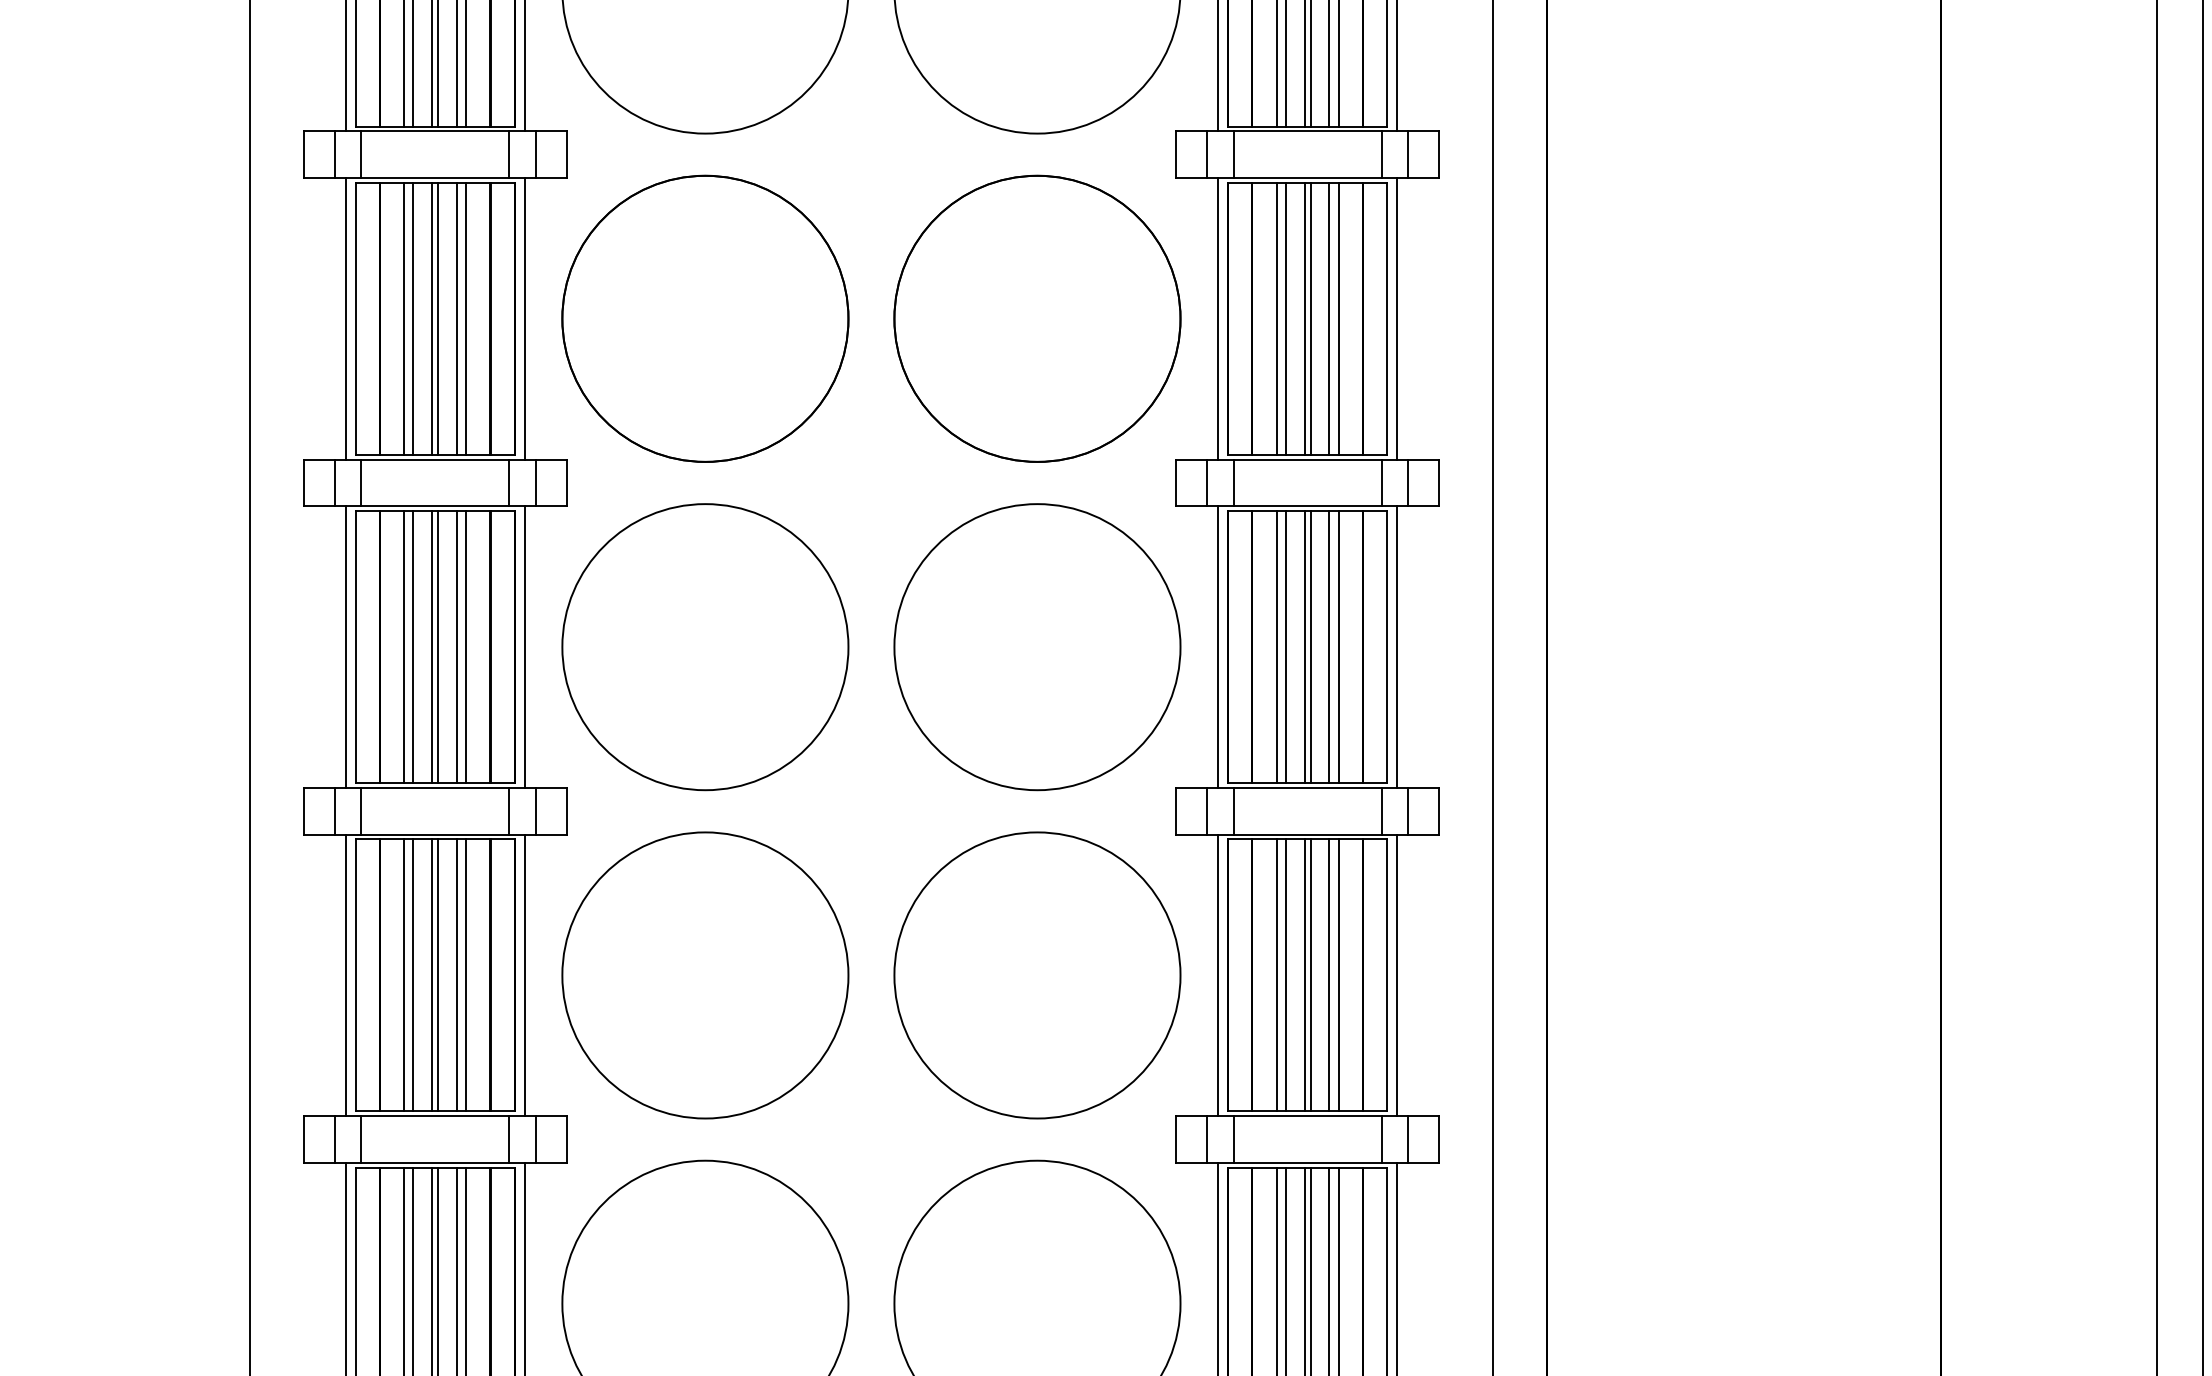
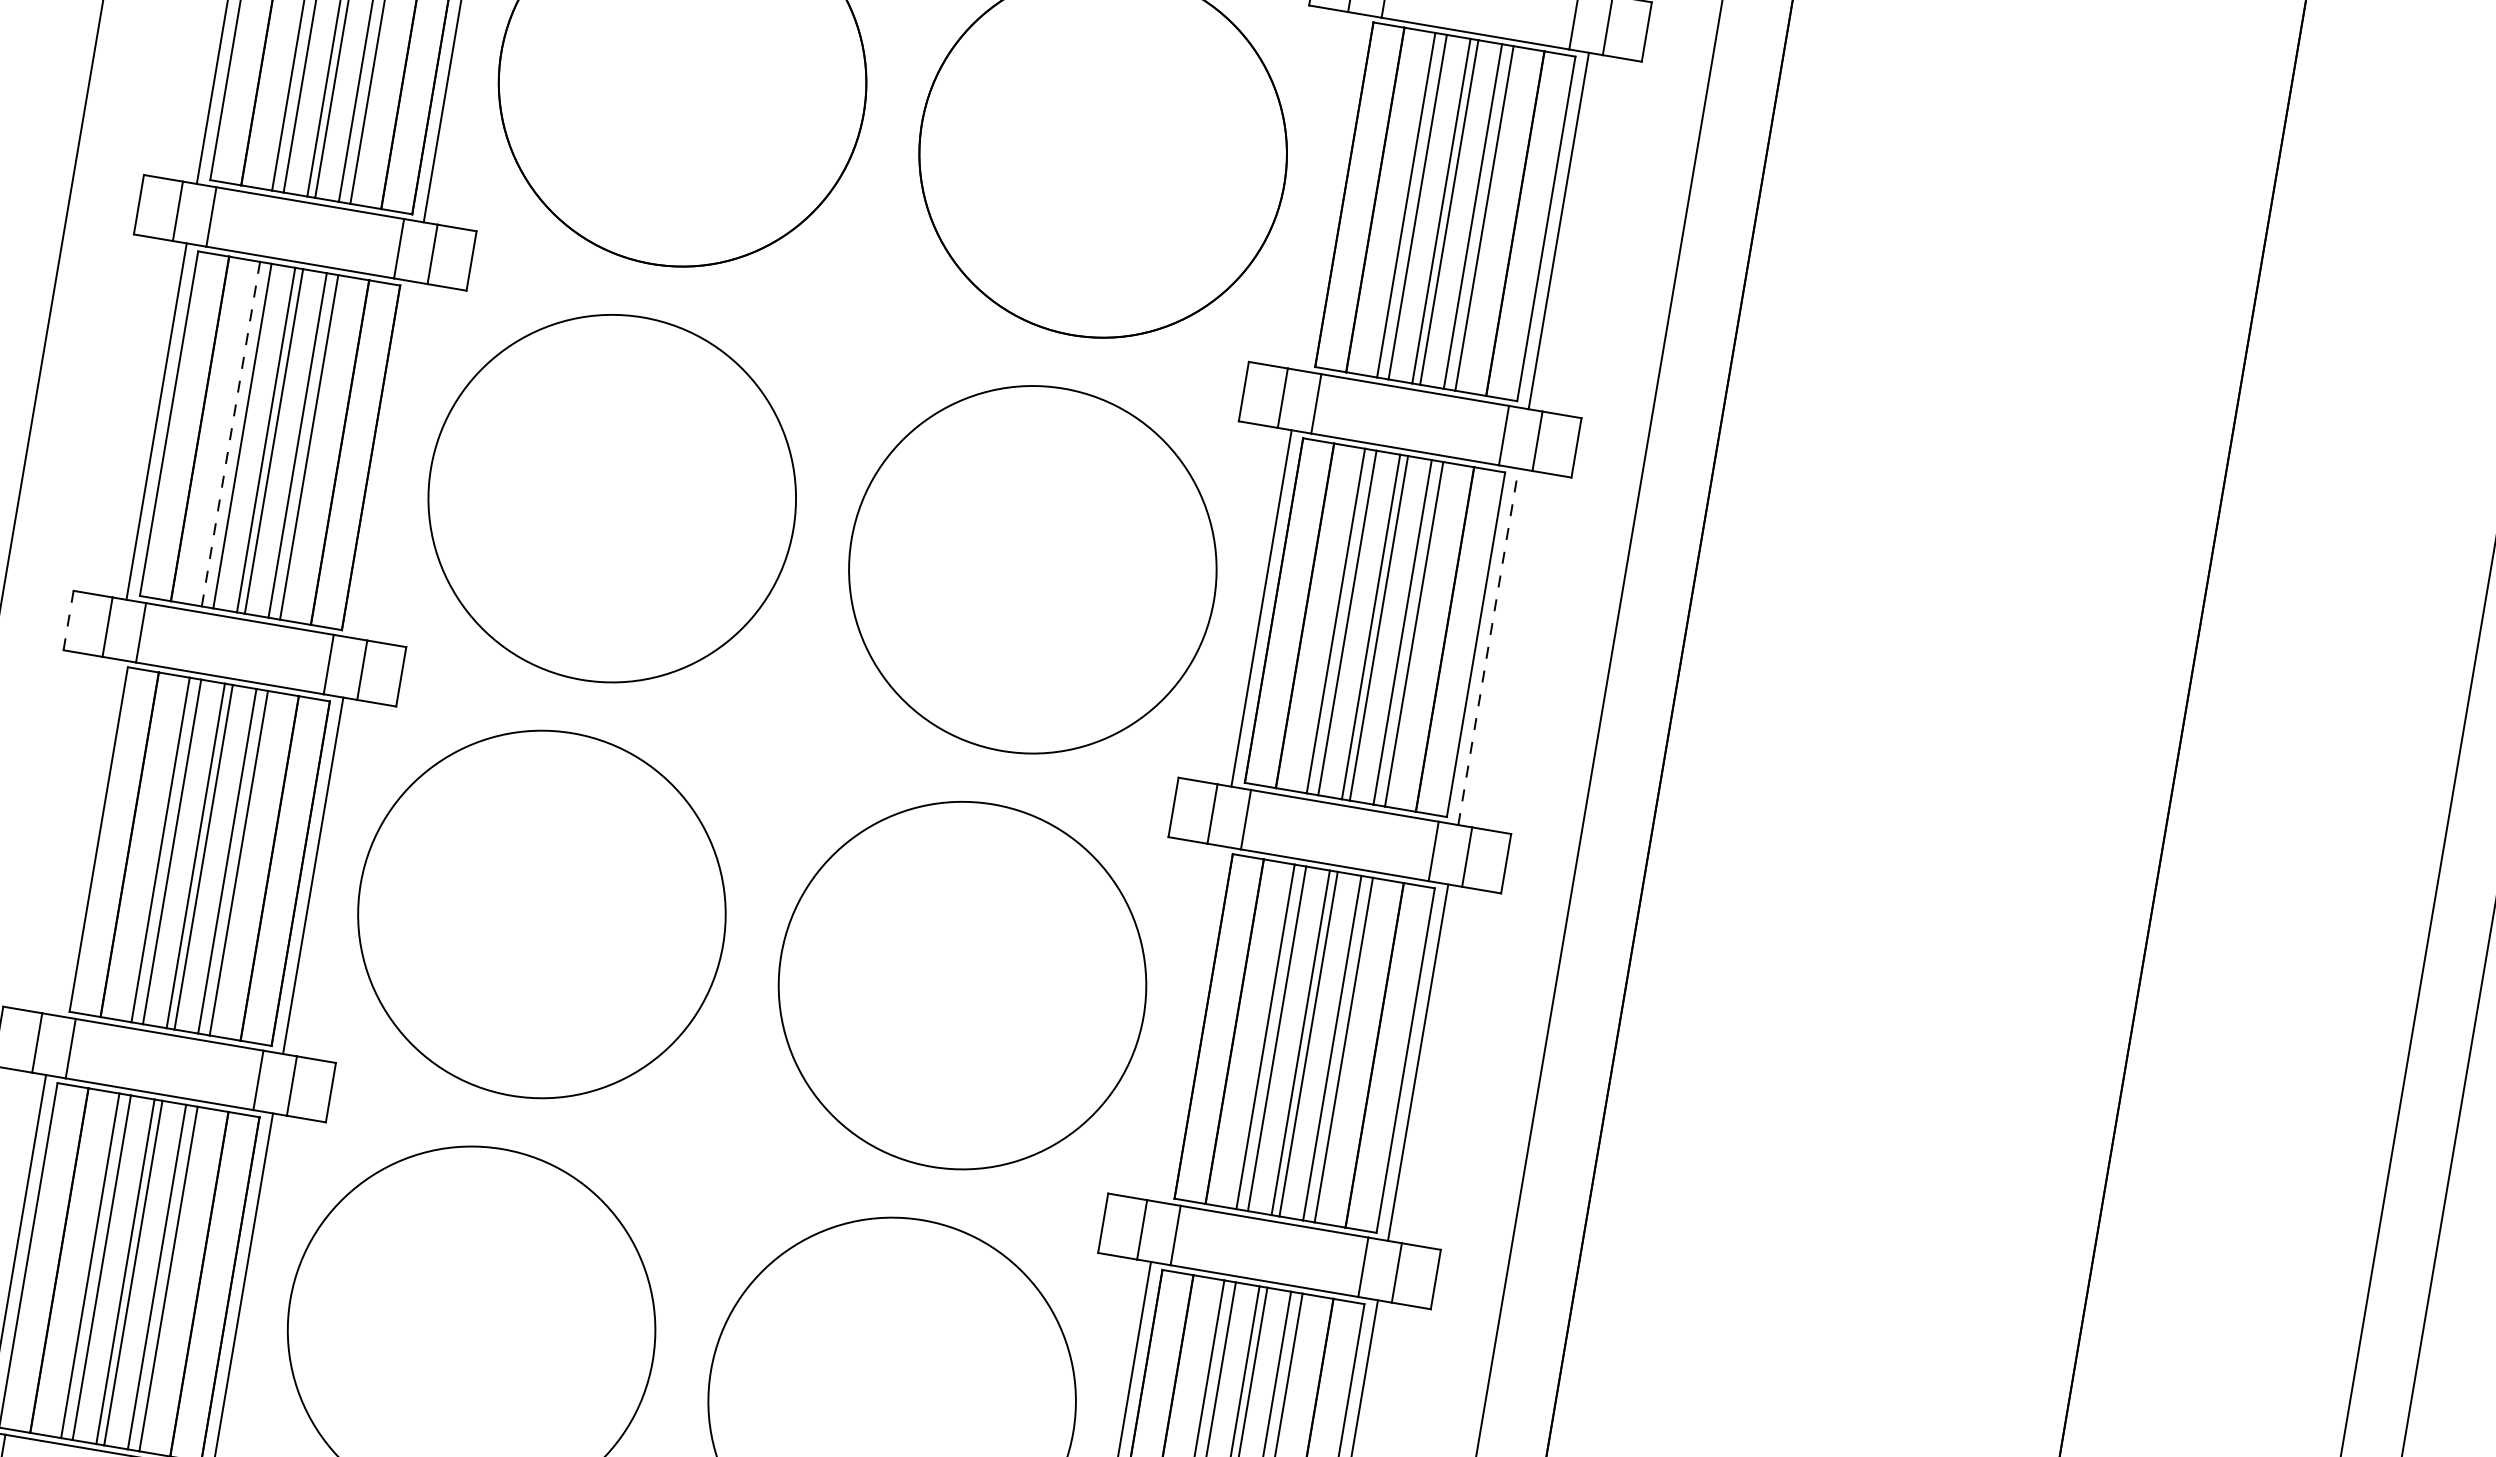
line: (1218, 318) -> (1332, 192), removed
line: (524, 646) -> (383, 459), removed
line: (404, 647) -> (231, 434), solid -> dashed
line: (1397, 647) -> (1488, 647), solid -> dashed
line: (303, 810) -> (68, 619), solid -> dashed
line: (345, 975) -> (86, 837), removed
line: (1218, 975) -> (1191, 1024), removed

